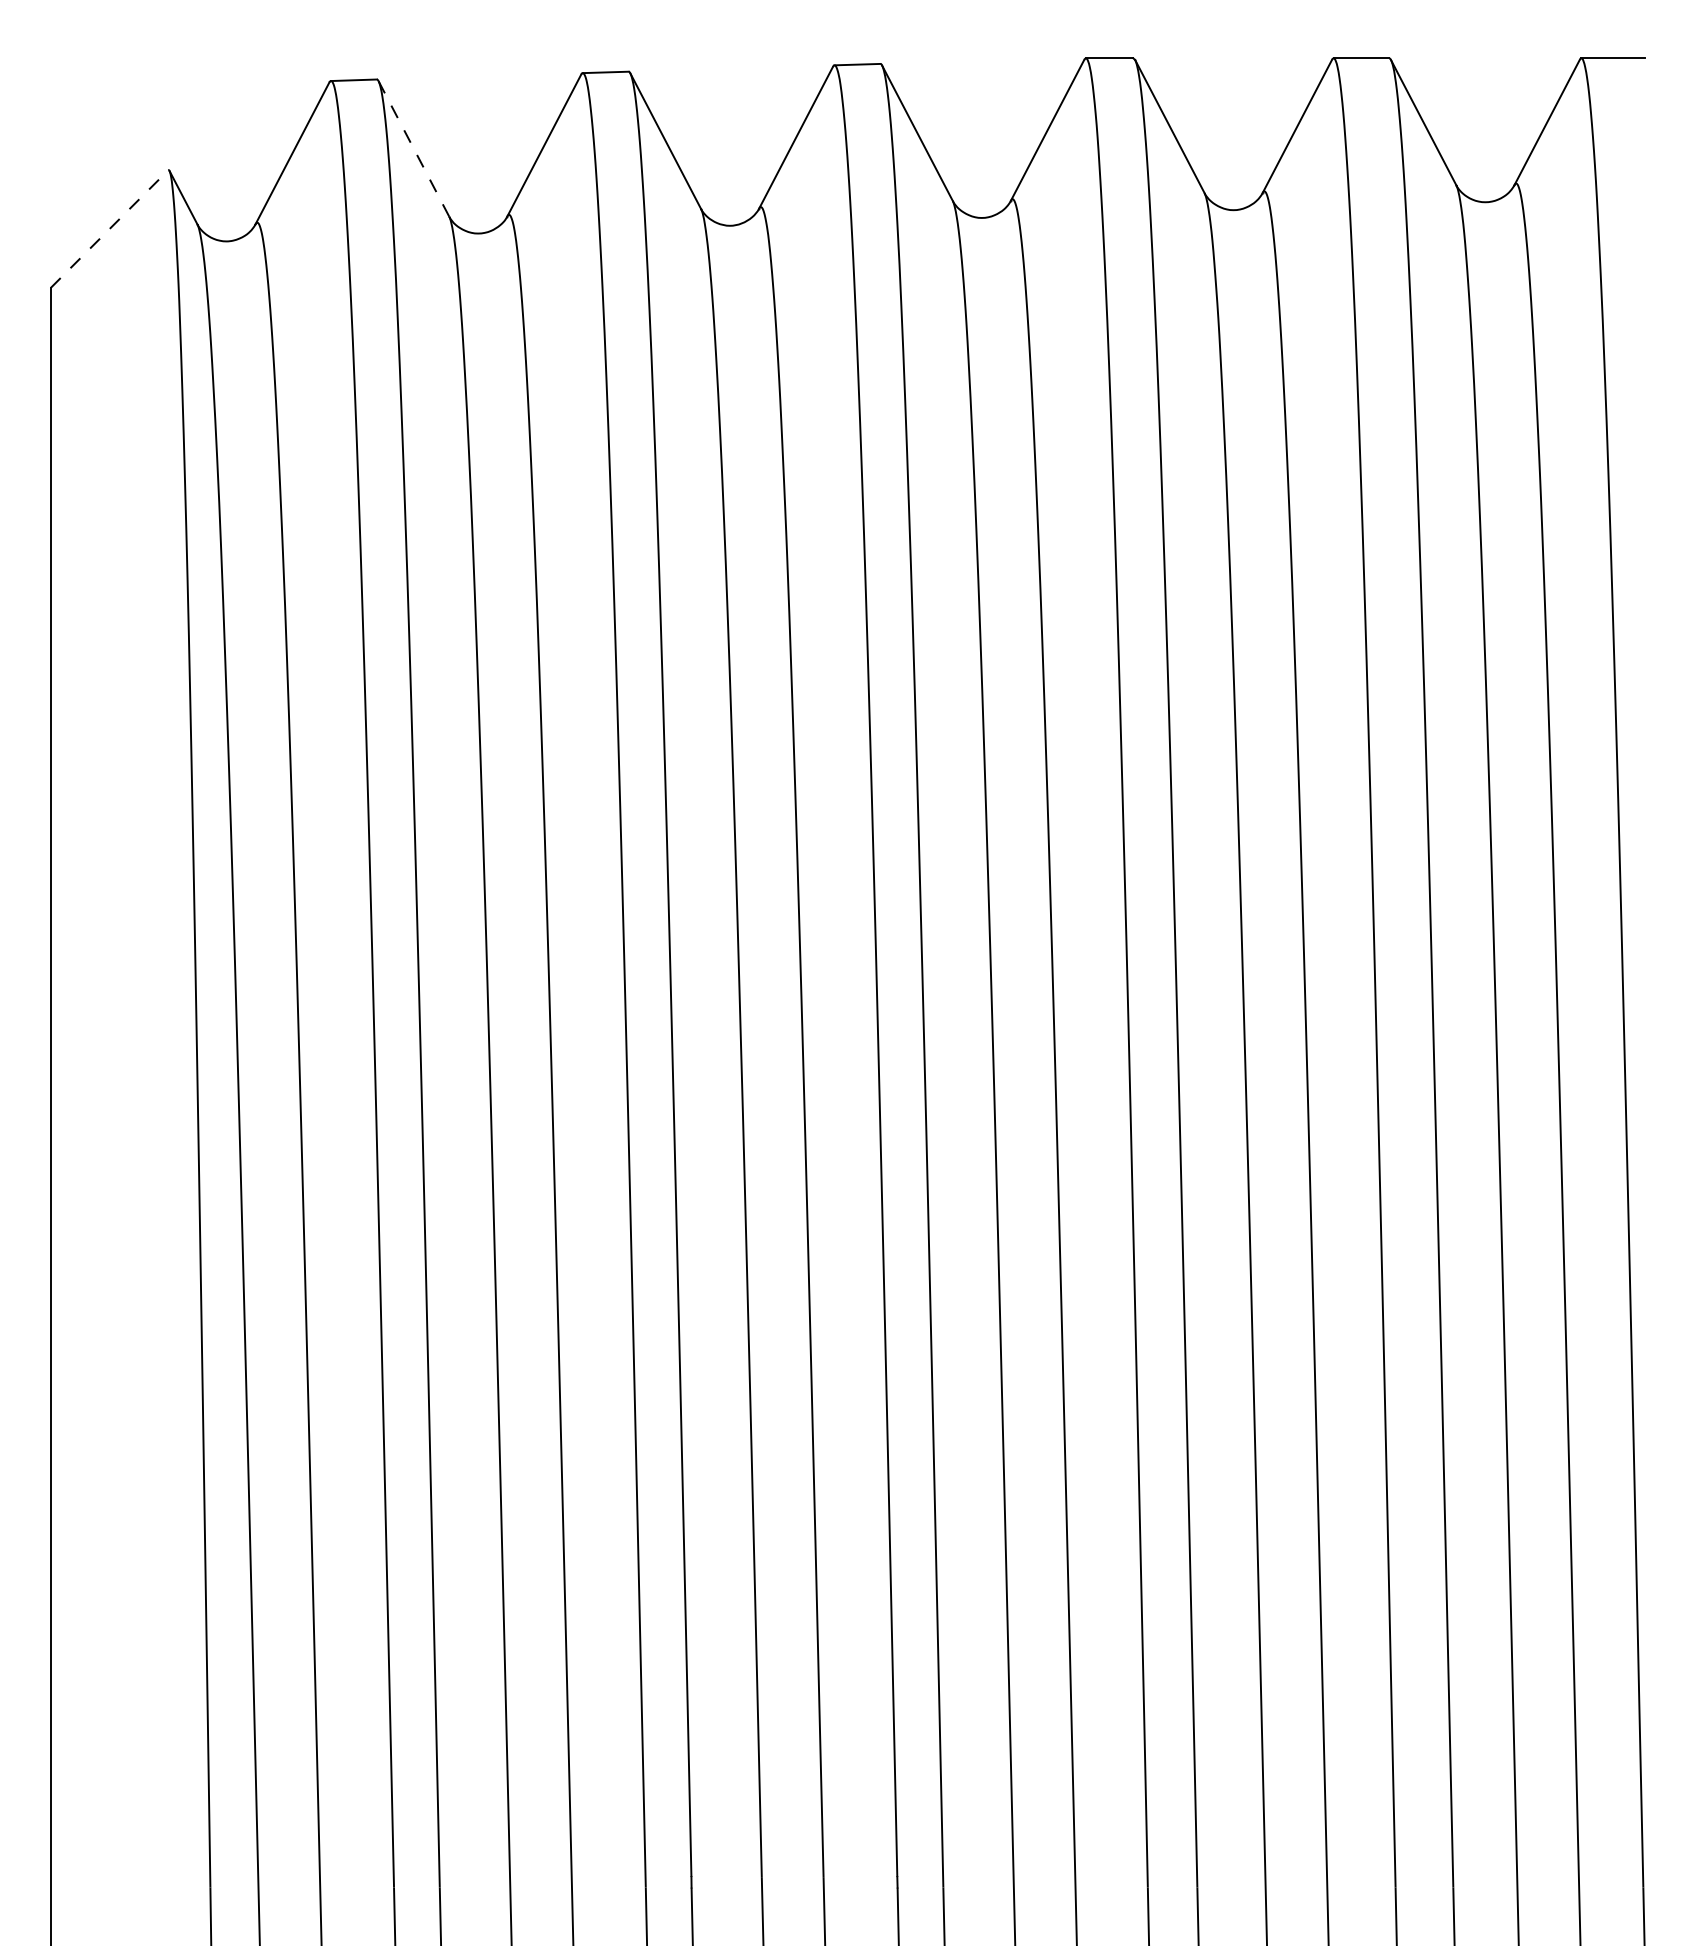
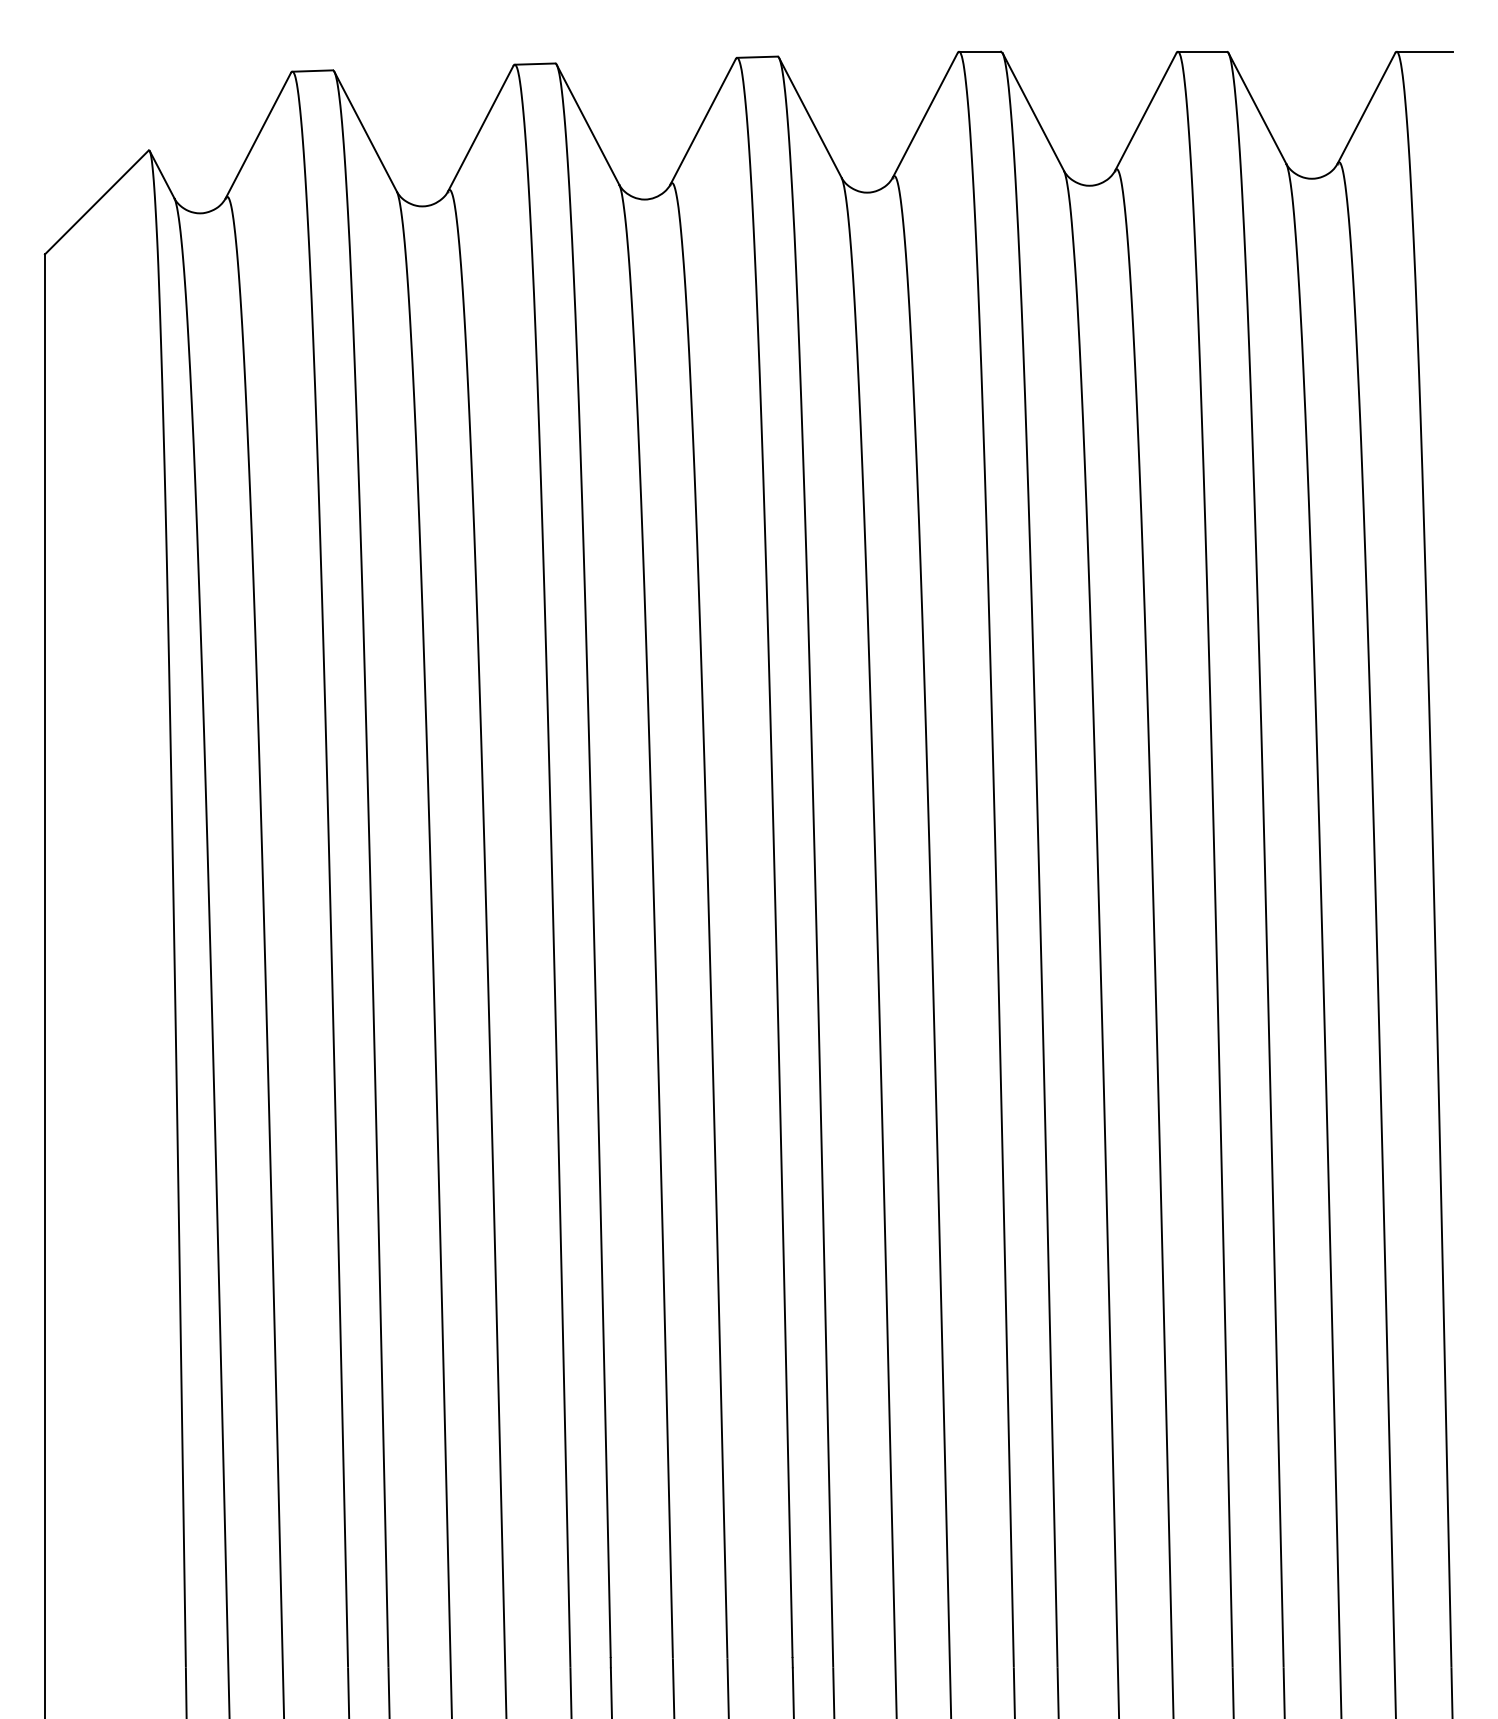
line: (413, 148) -> (365, 131), dashed -> solid
line: (109, 228) -> (96, 201), dashed -> solid

